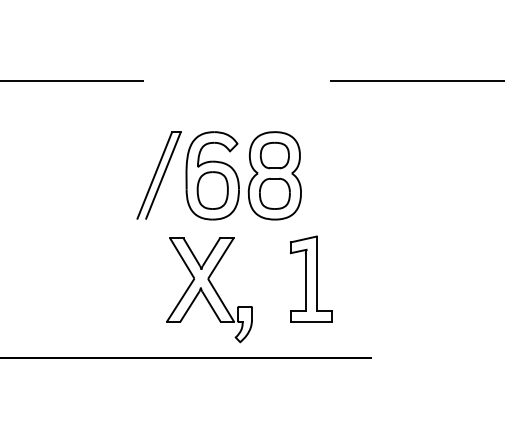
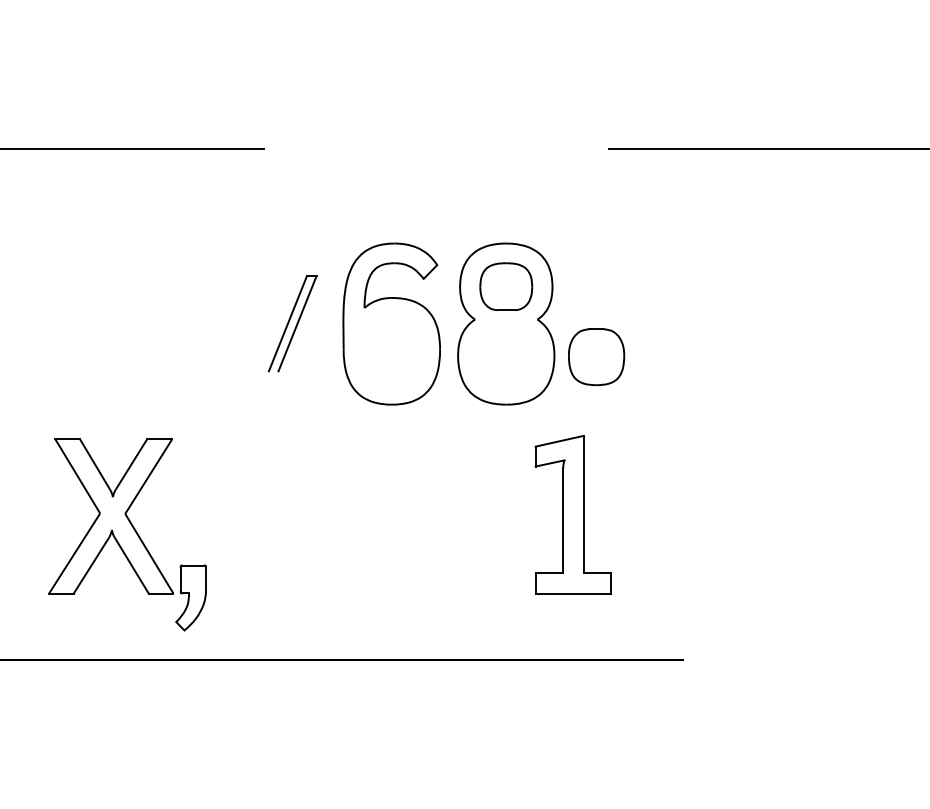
part: (158, 175) -> (291, 323), size x0.6
part: (212, 190) -> (391, 351), removed
part: (274, 193) -> (595, 356), moved
part: (209, 290) -> (127, 535), moved

